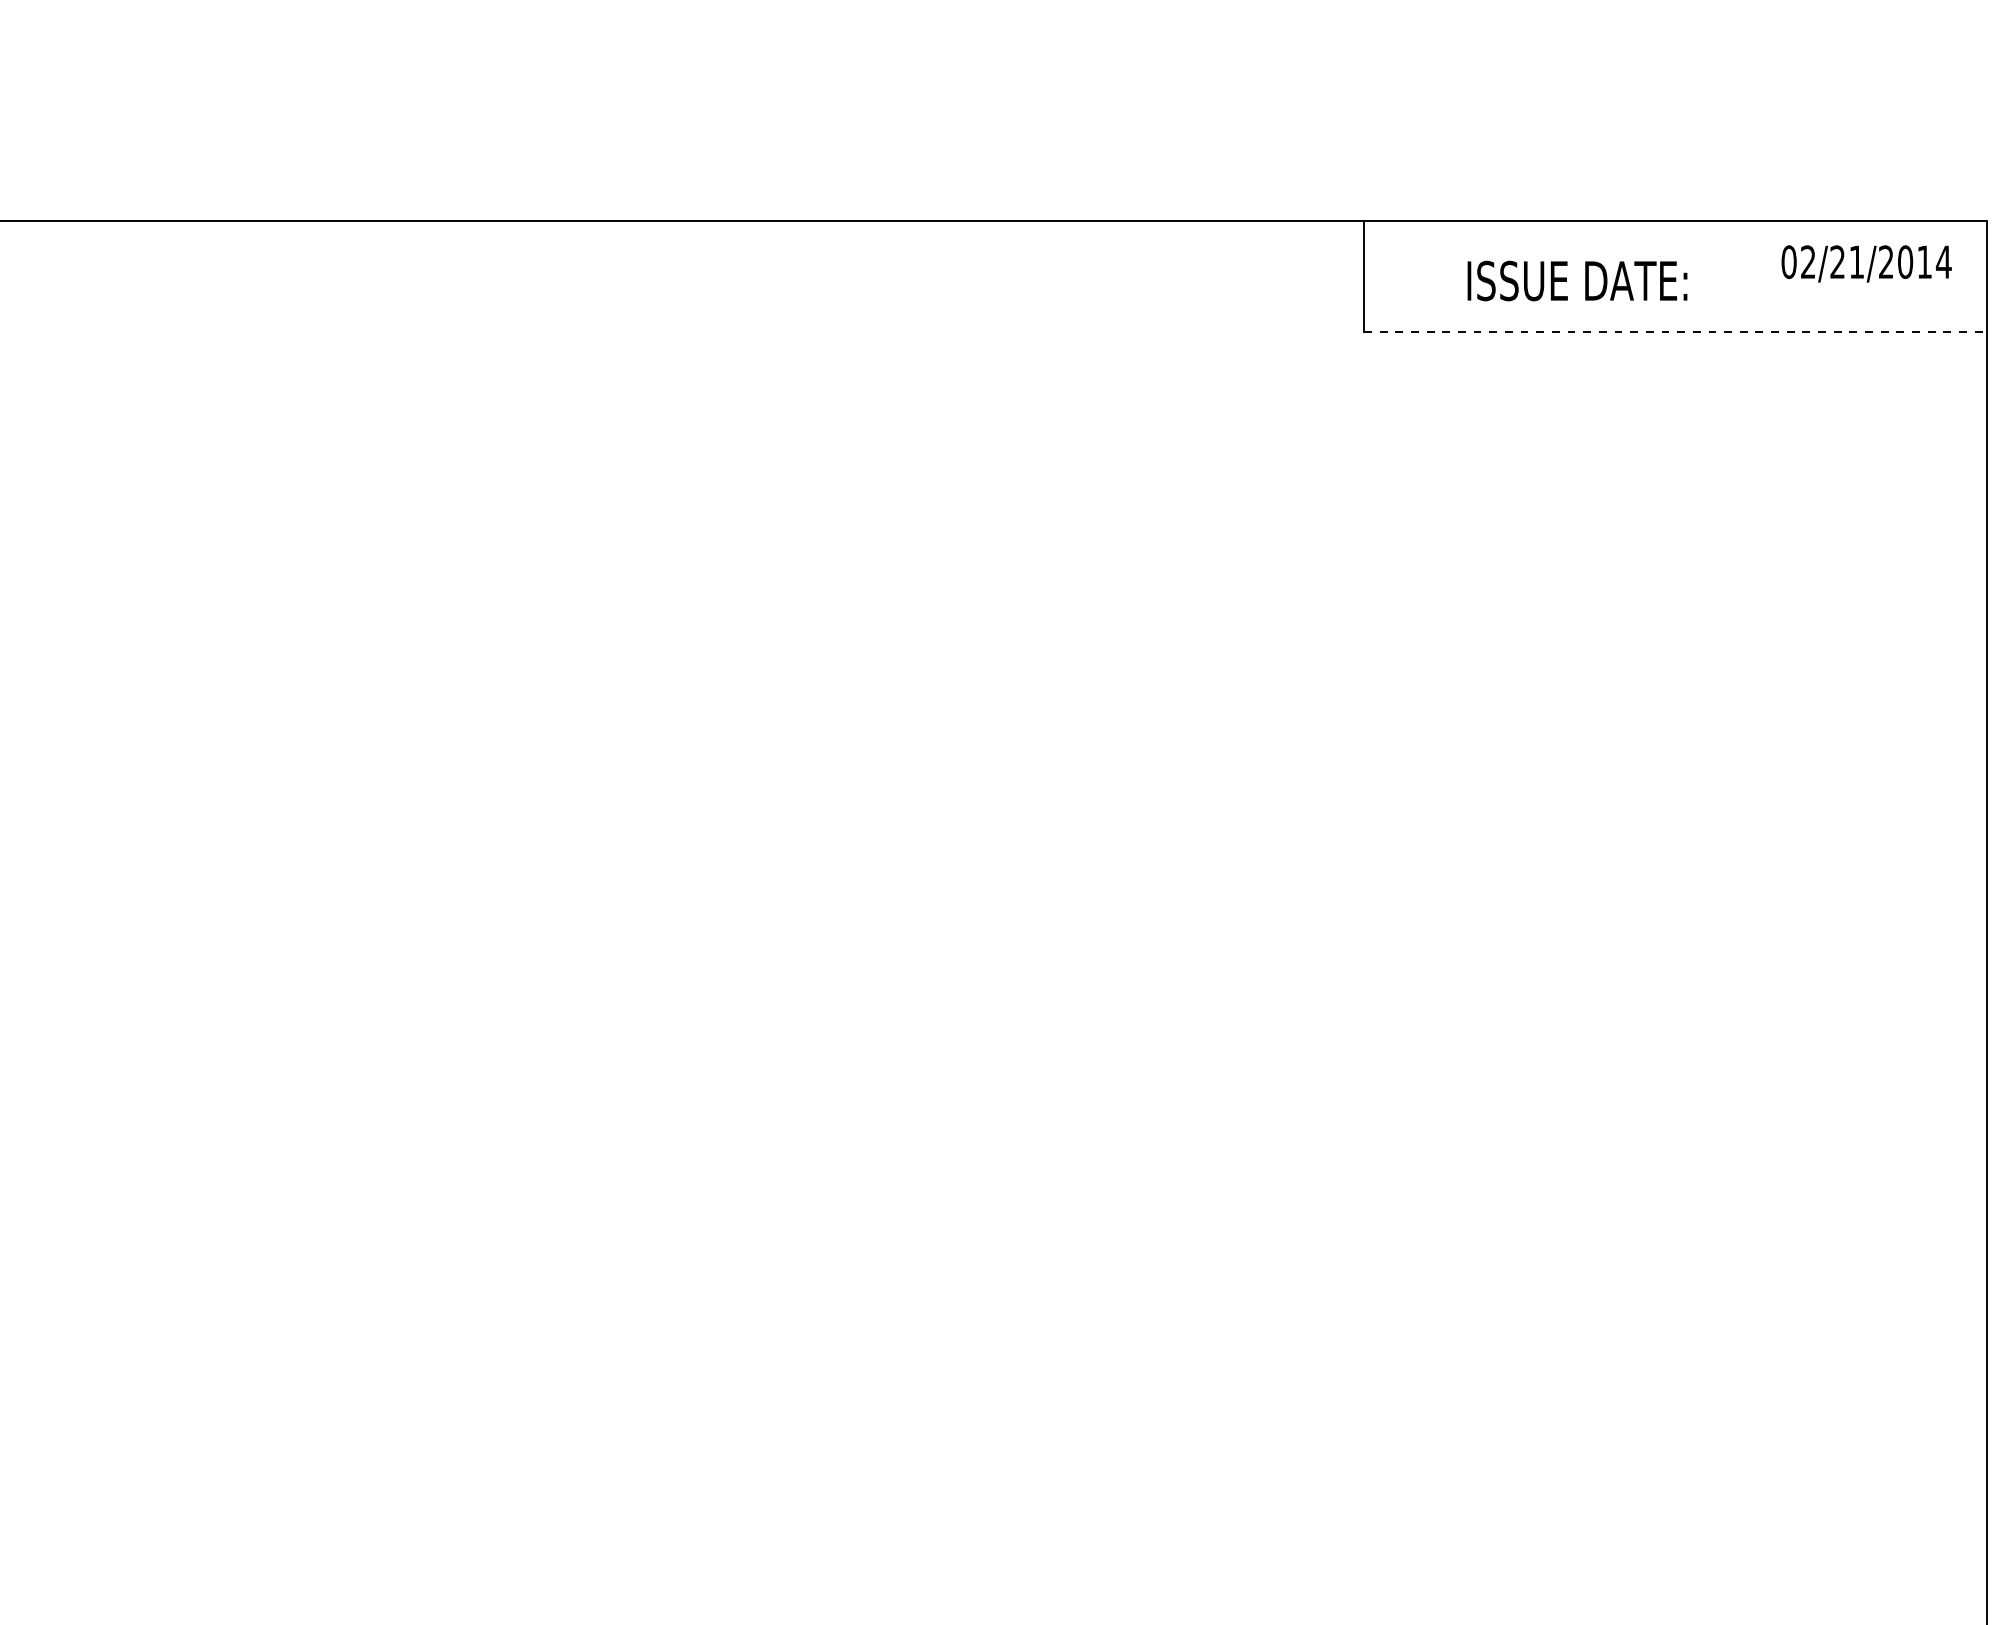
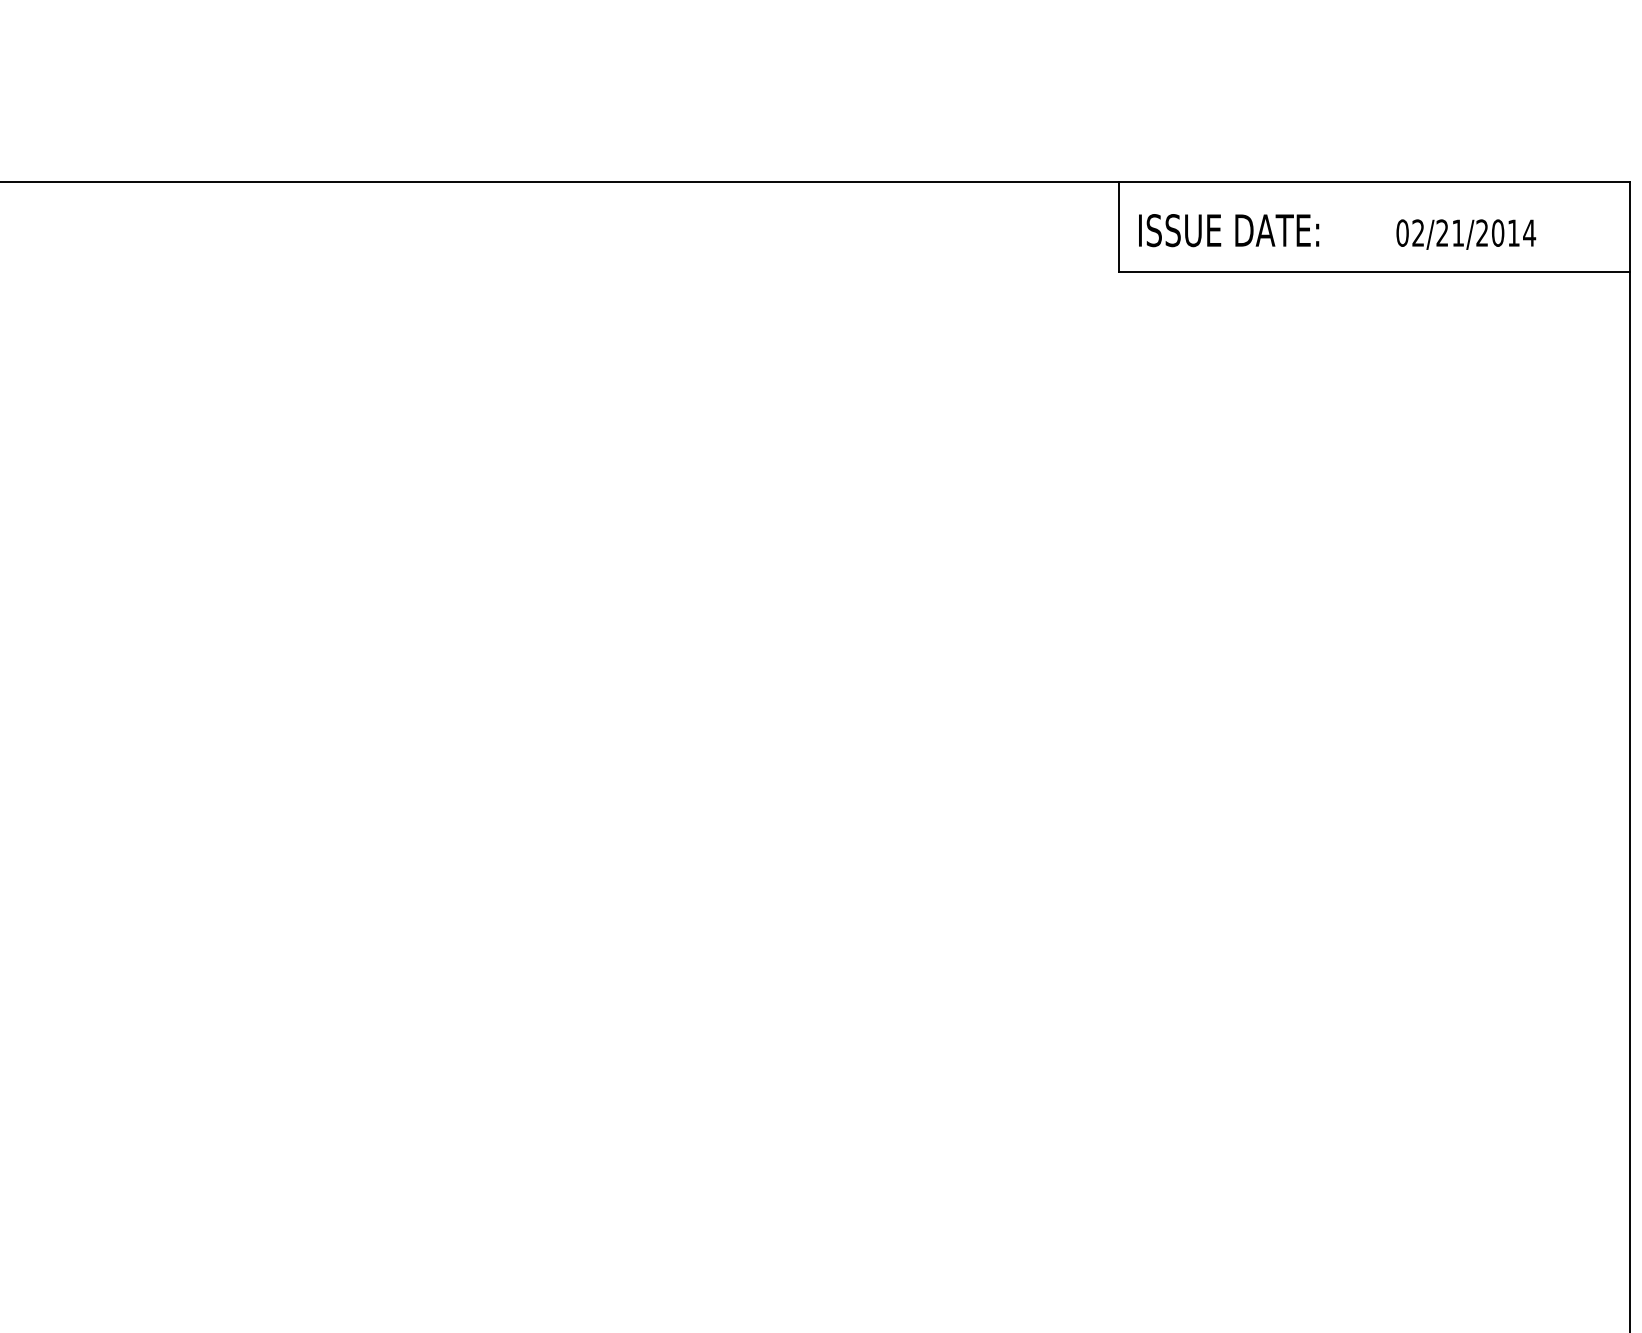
text: (1866, 263) -> (1466, 234), moved
text: (1577, 280) -> (1229, 230), moved
line: (1675, 331) -> (1374, 271), dashed -> solid

